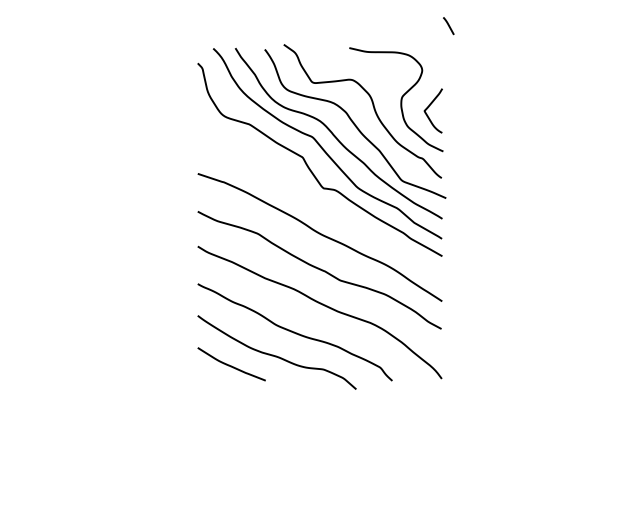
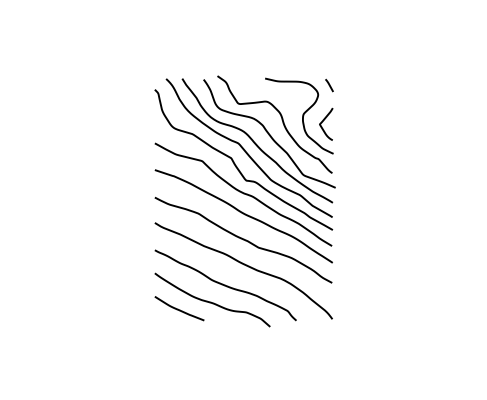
line: (448, 25) -> (329, 85), moved
curve: (319, 207) -> (243, 194), added

